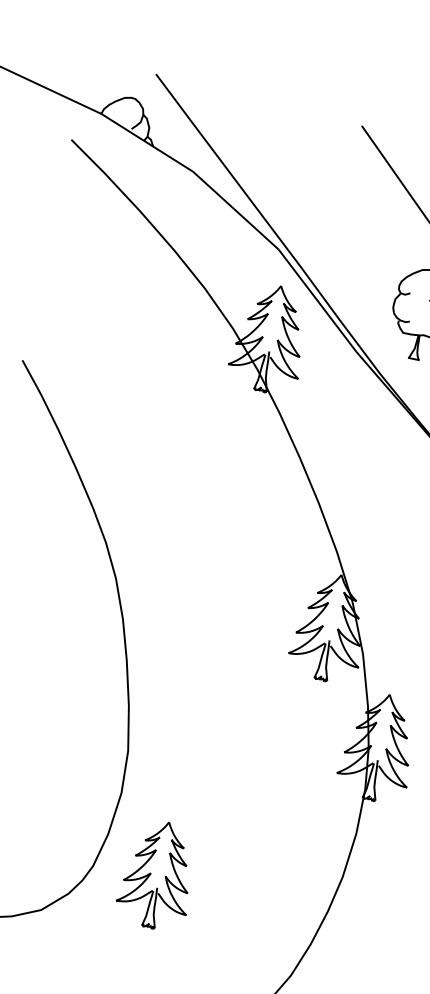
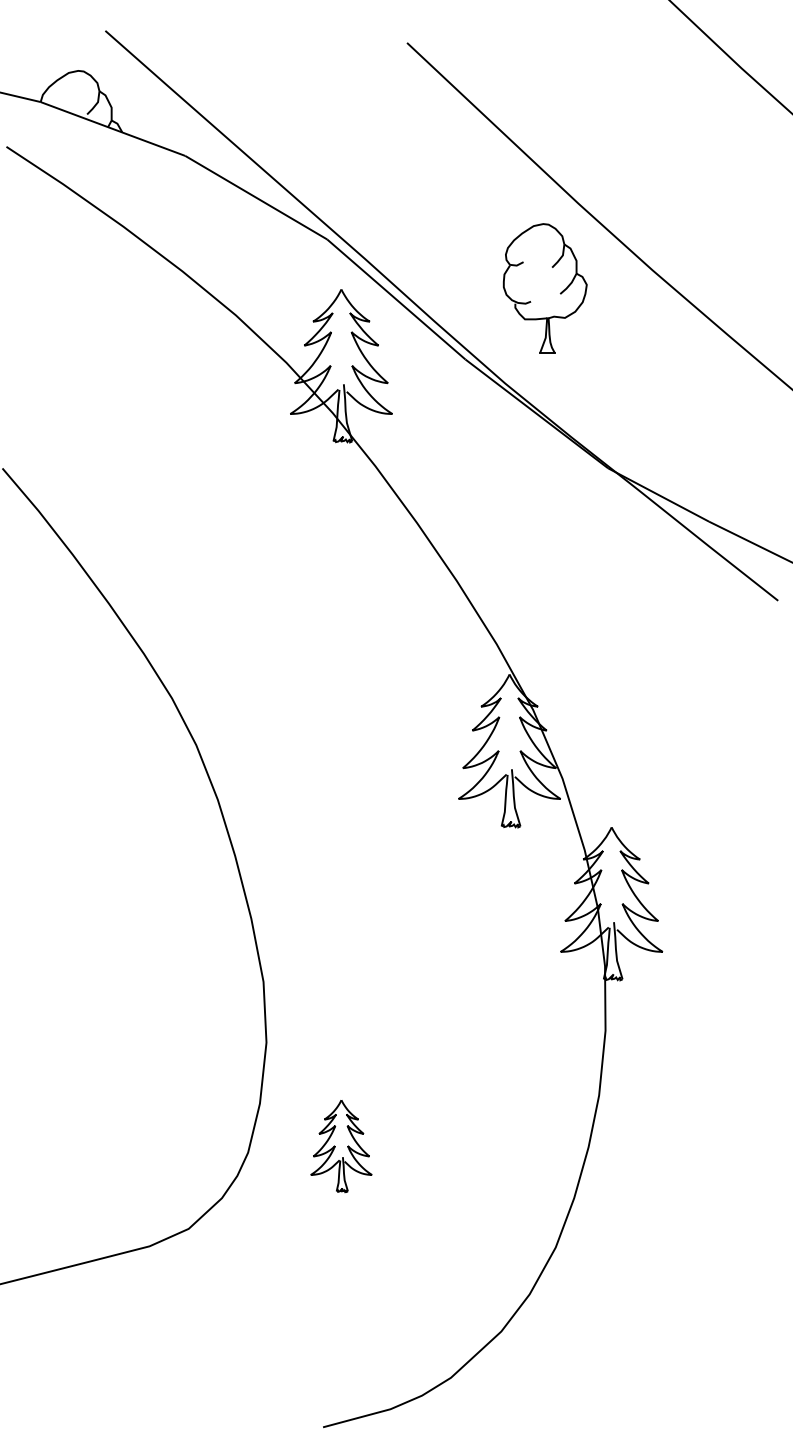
part: (158, 875) -> (341, 1146), size x0.6

